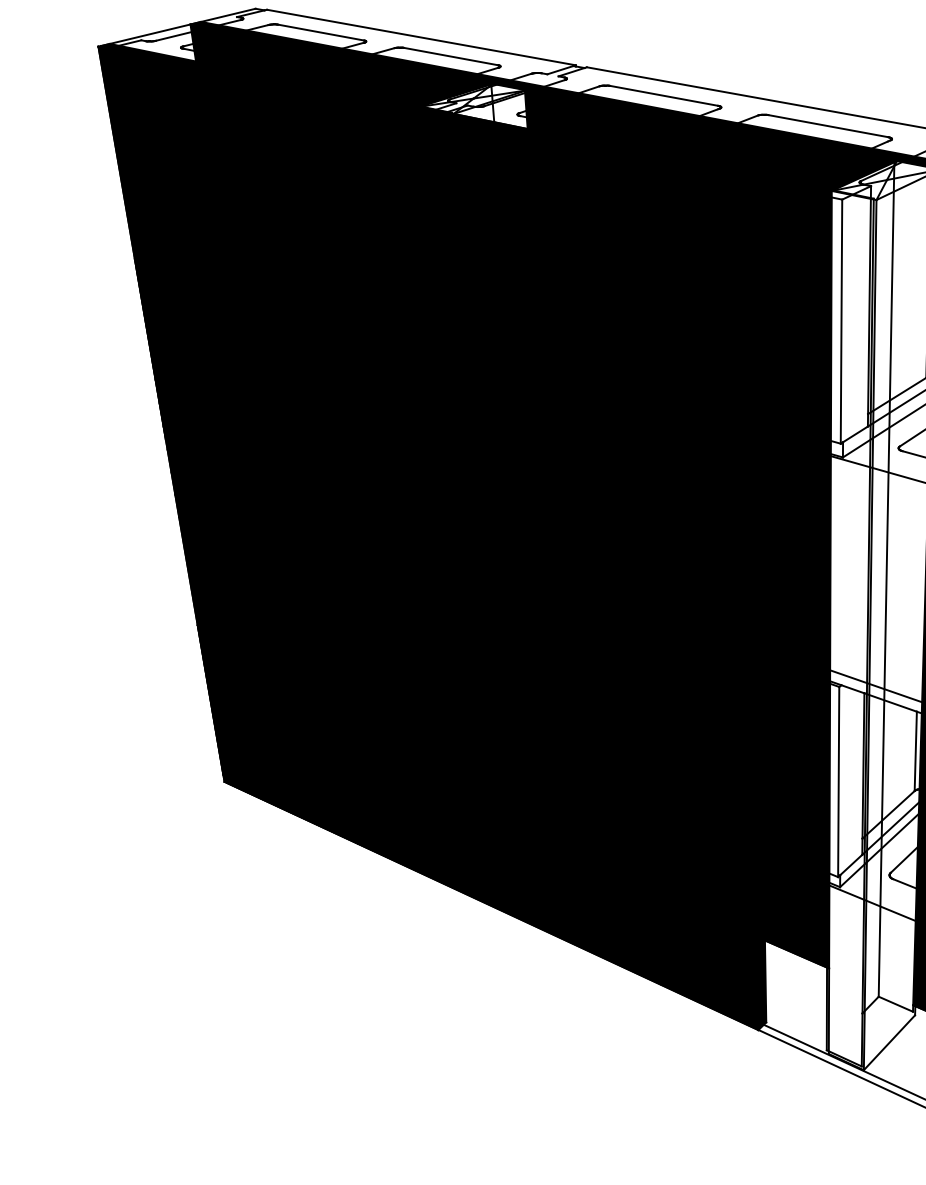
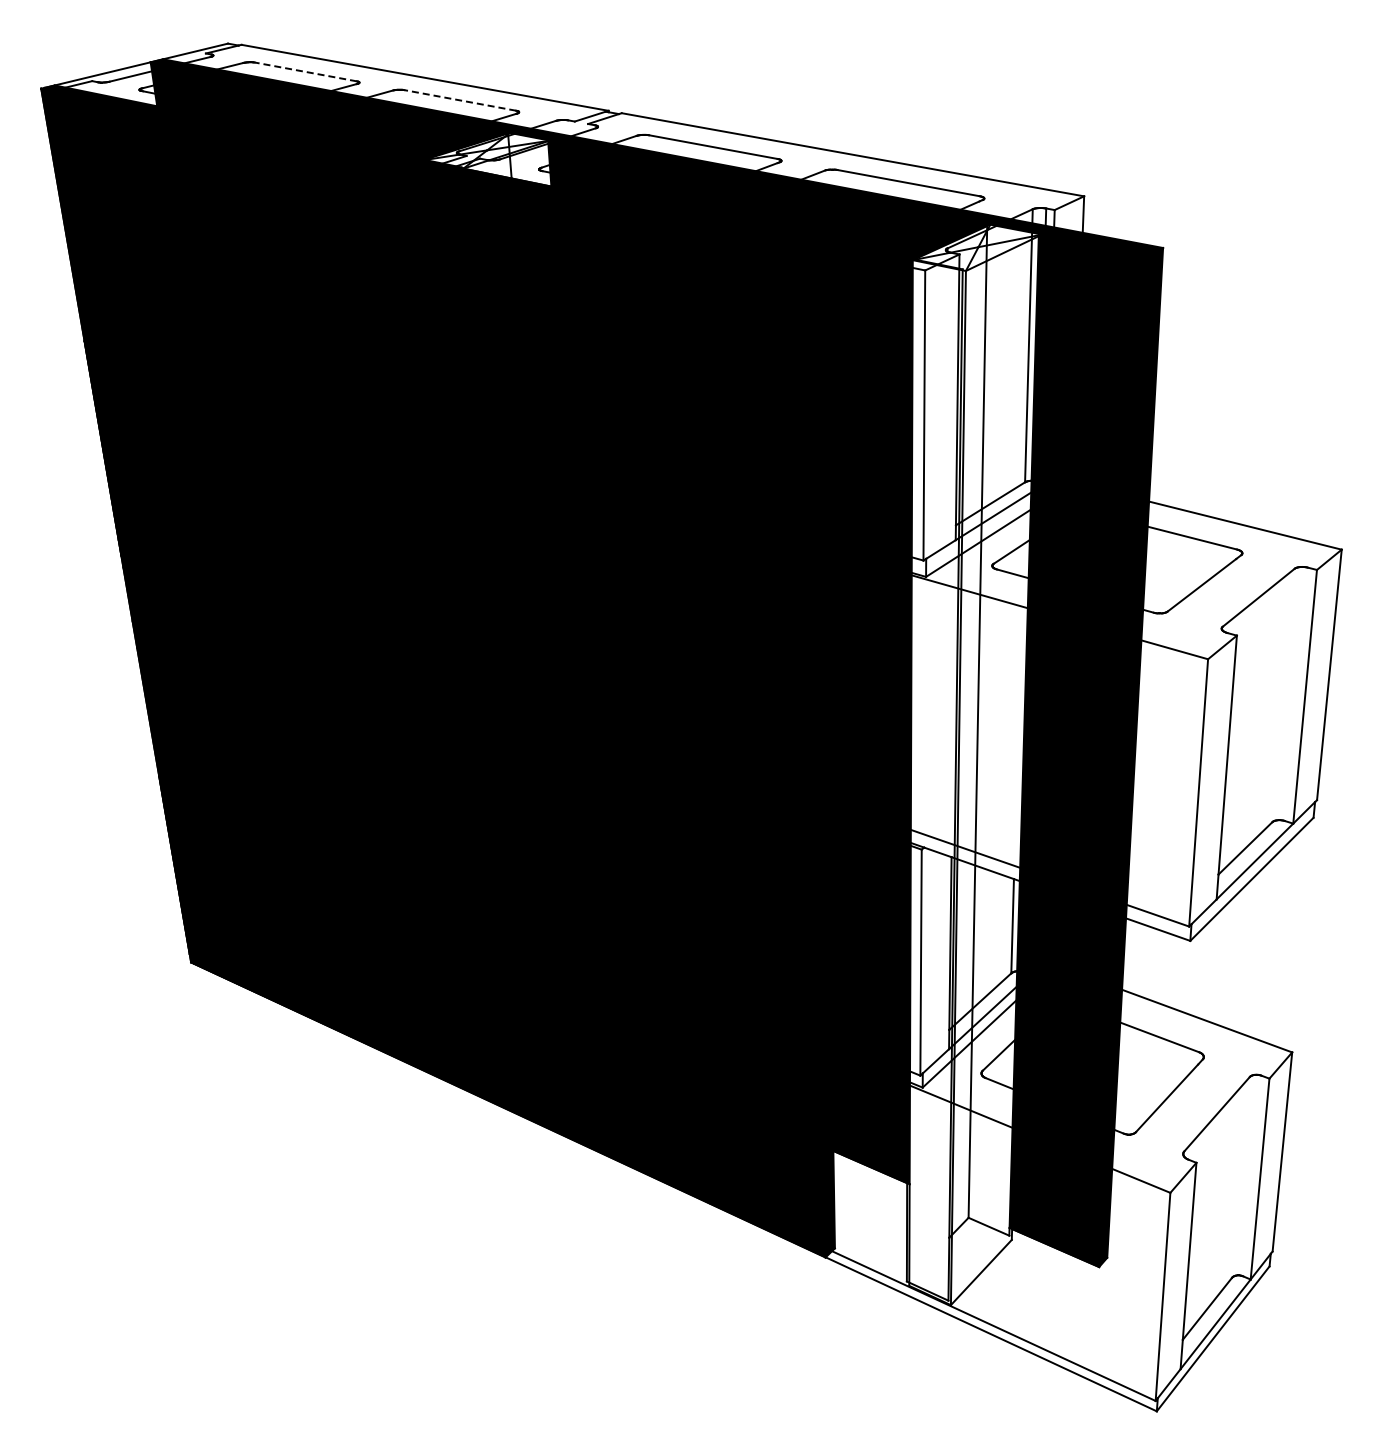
line: (320, 32) -> (305, 71), solid -> dashed
line: (451, 56) -> (460, 100), solid -> dashed

